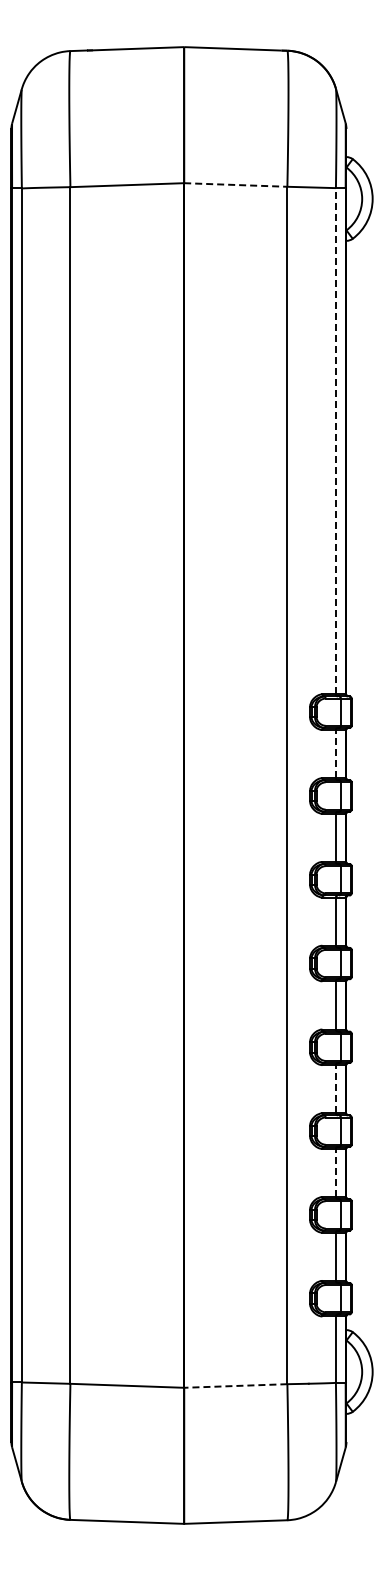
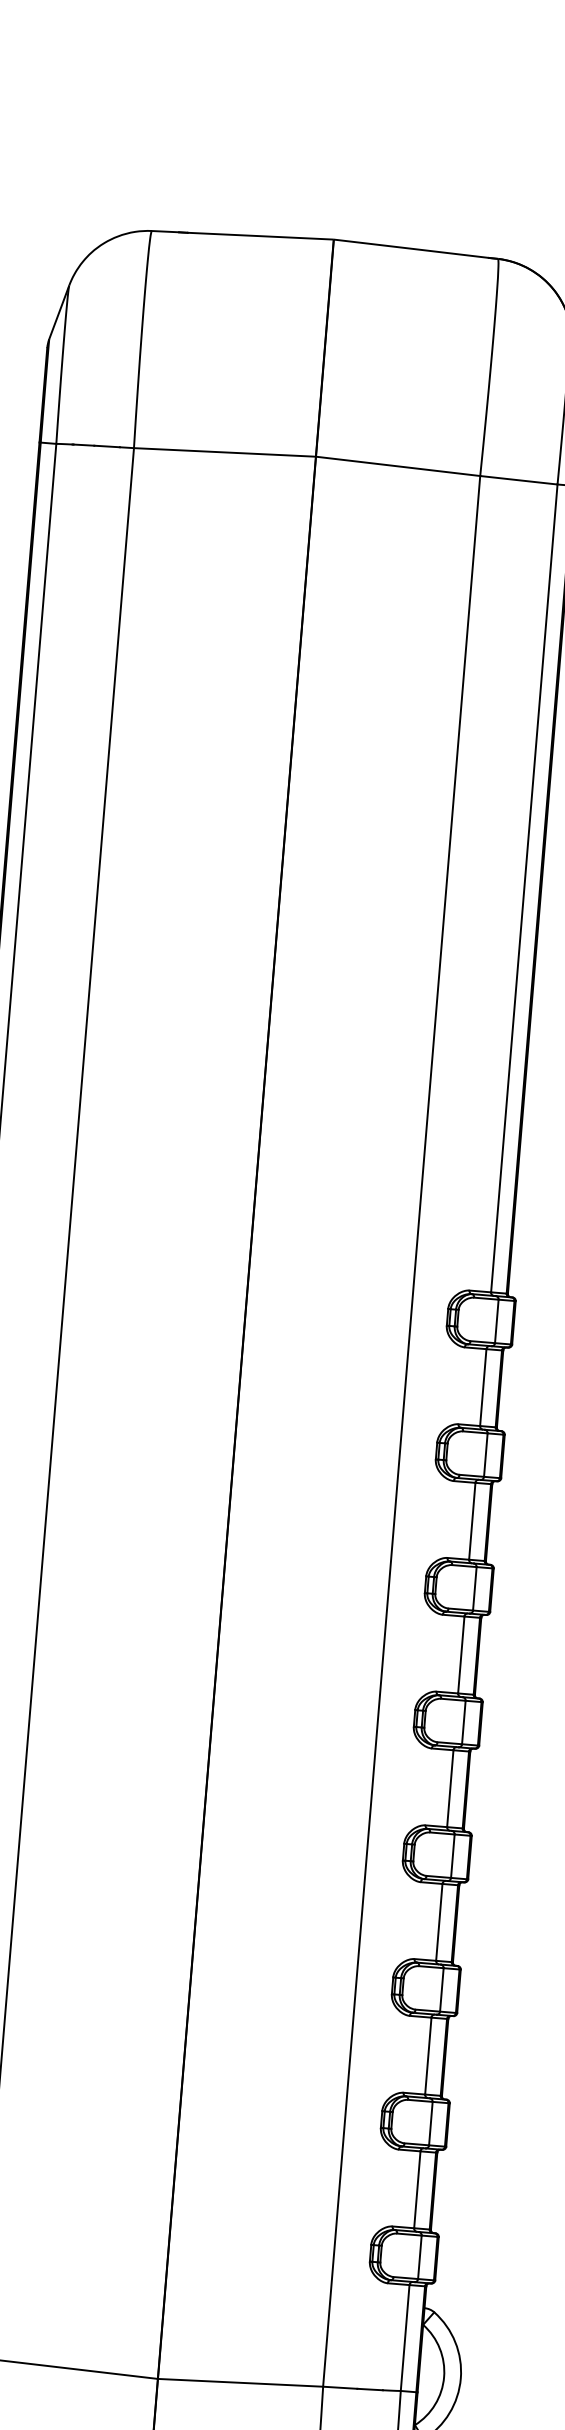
line: (235, 184) -> (397, 465), dashed -> solid
line: (335, 440) -> (523, 887), dashed -> solid
line: (335, 753) -> (482, 1386), dashed -> solid
line: (335, 1088) -> (438, 1921), dashed -> solid
line: (335, 1172) -> (427, 2055), dashed -> solid
line: (235, 1385) -> (240, 2382), dashed -> solid

